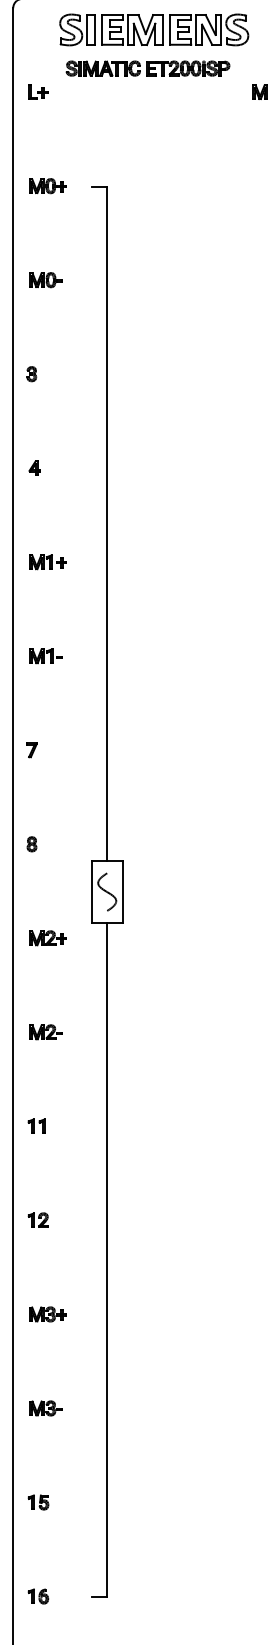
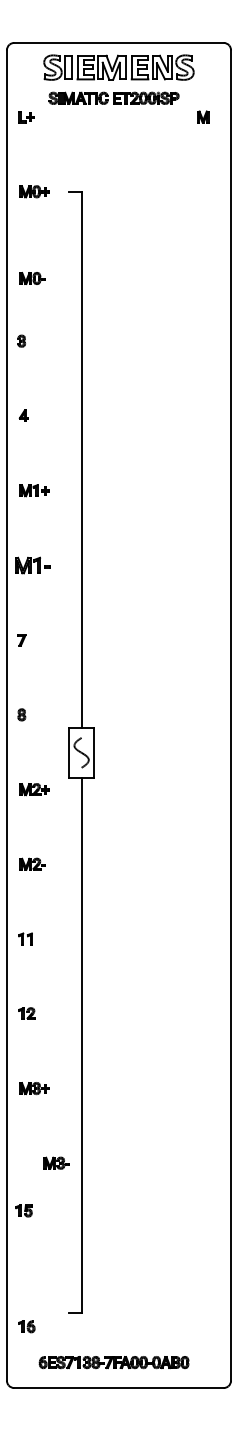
part: (45, 280) -> (32, 278), moved
part: (45, 655) -> (32, 564), size x1.4
part: (45, 1407) -> (56, 1162), moved
part: (37, 1501) -> (23, 1210), moved
part: (37, 1596) -> (26, 1326), moved

